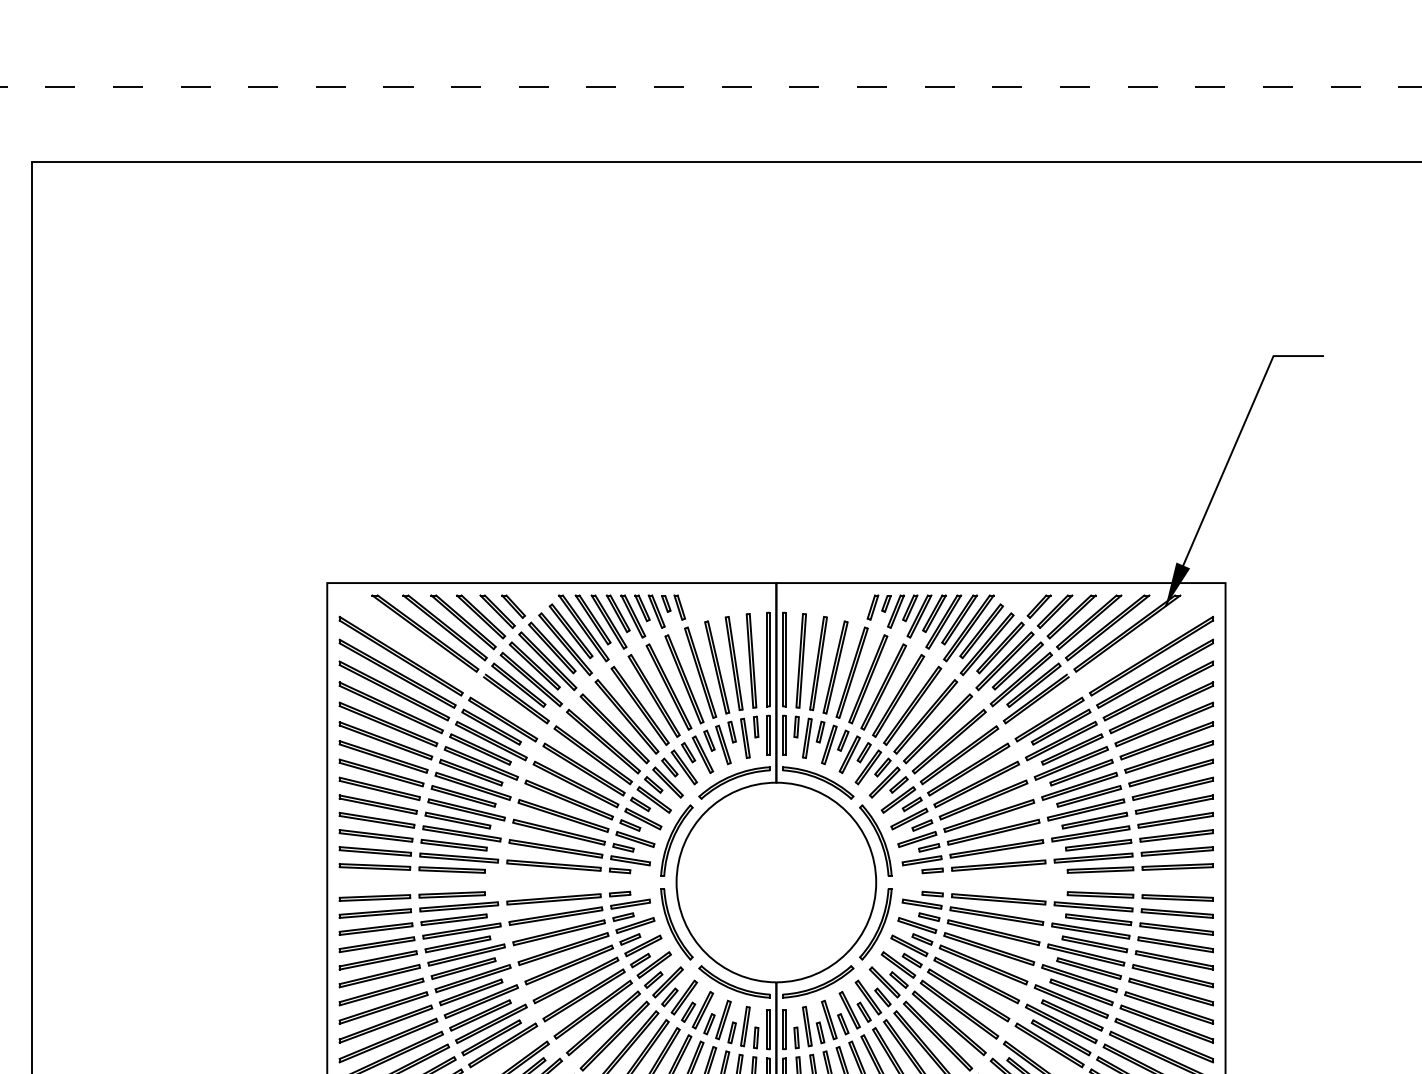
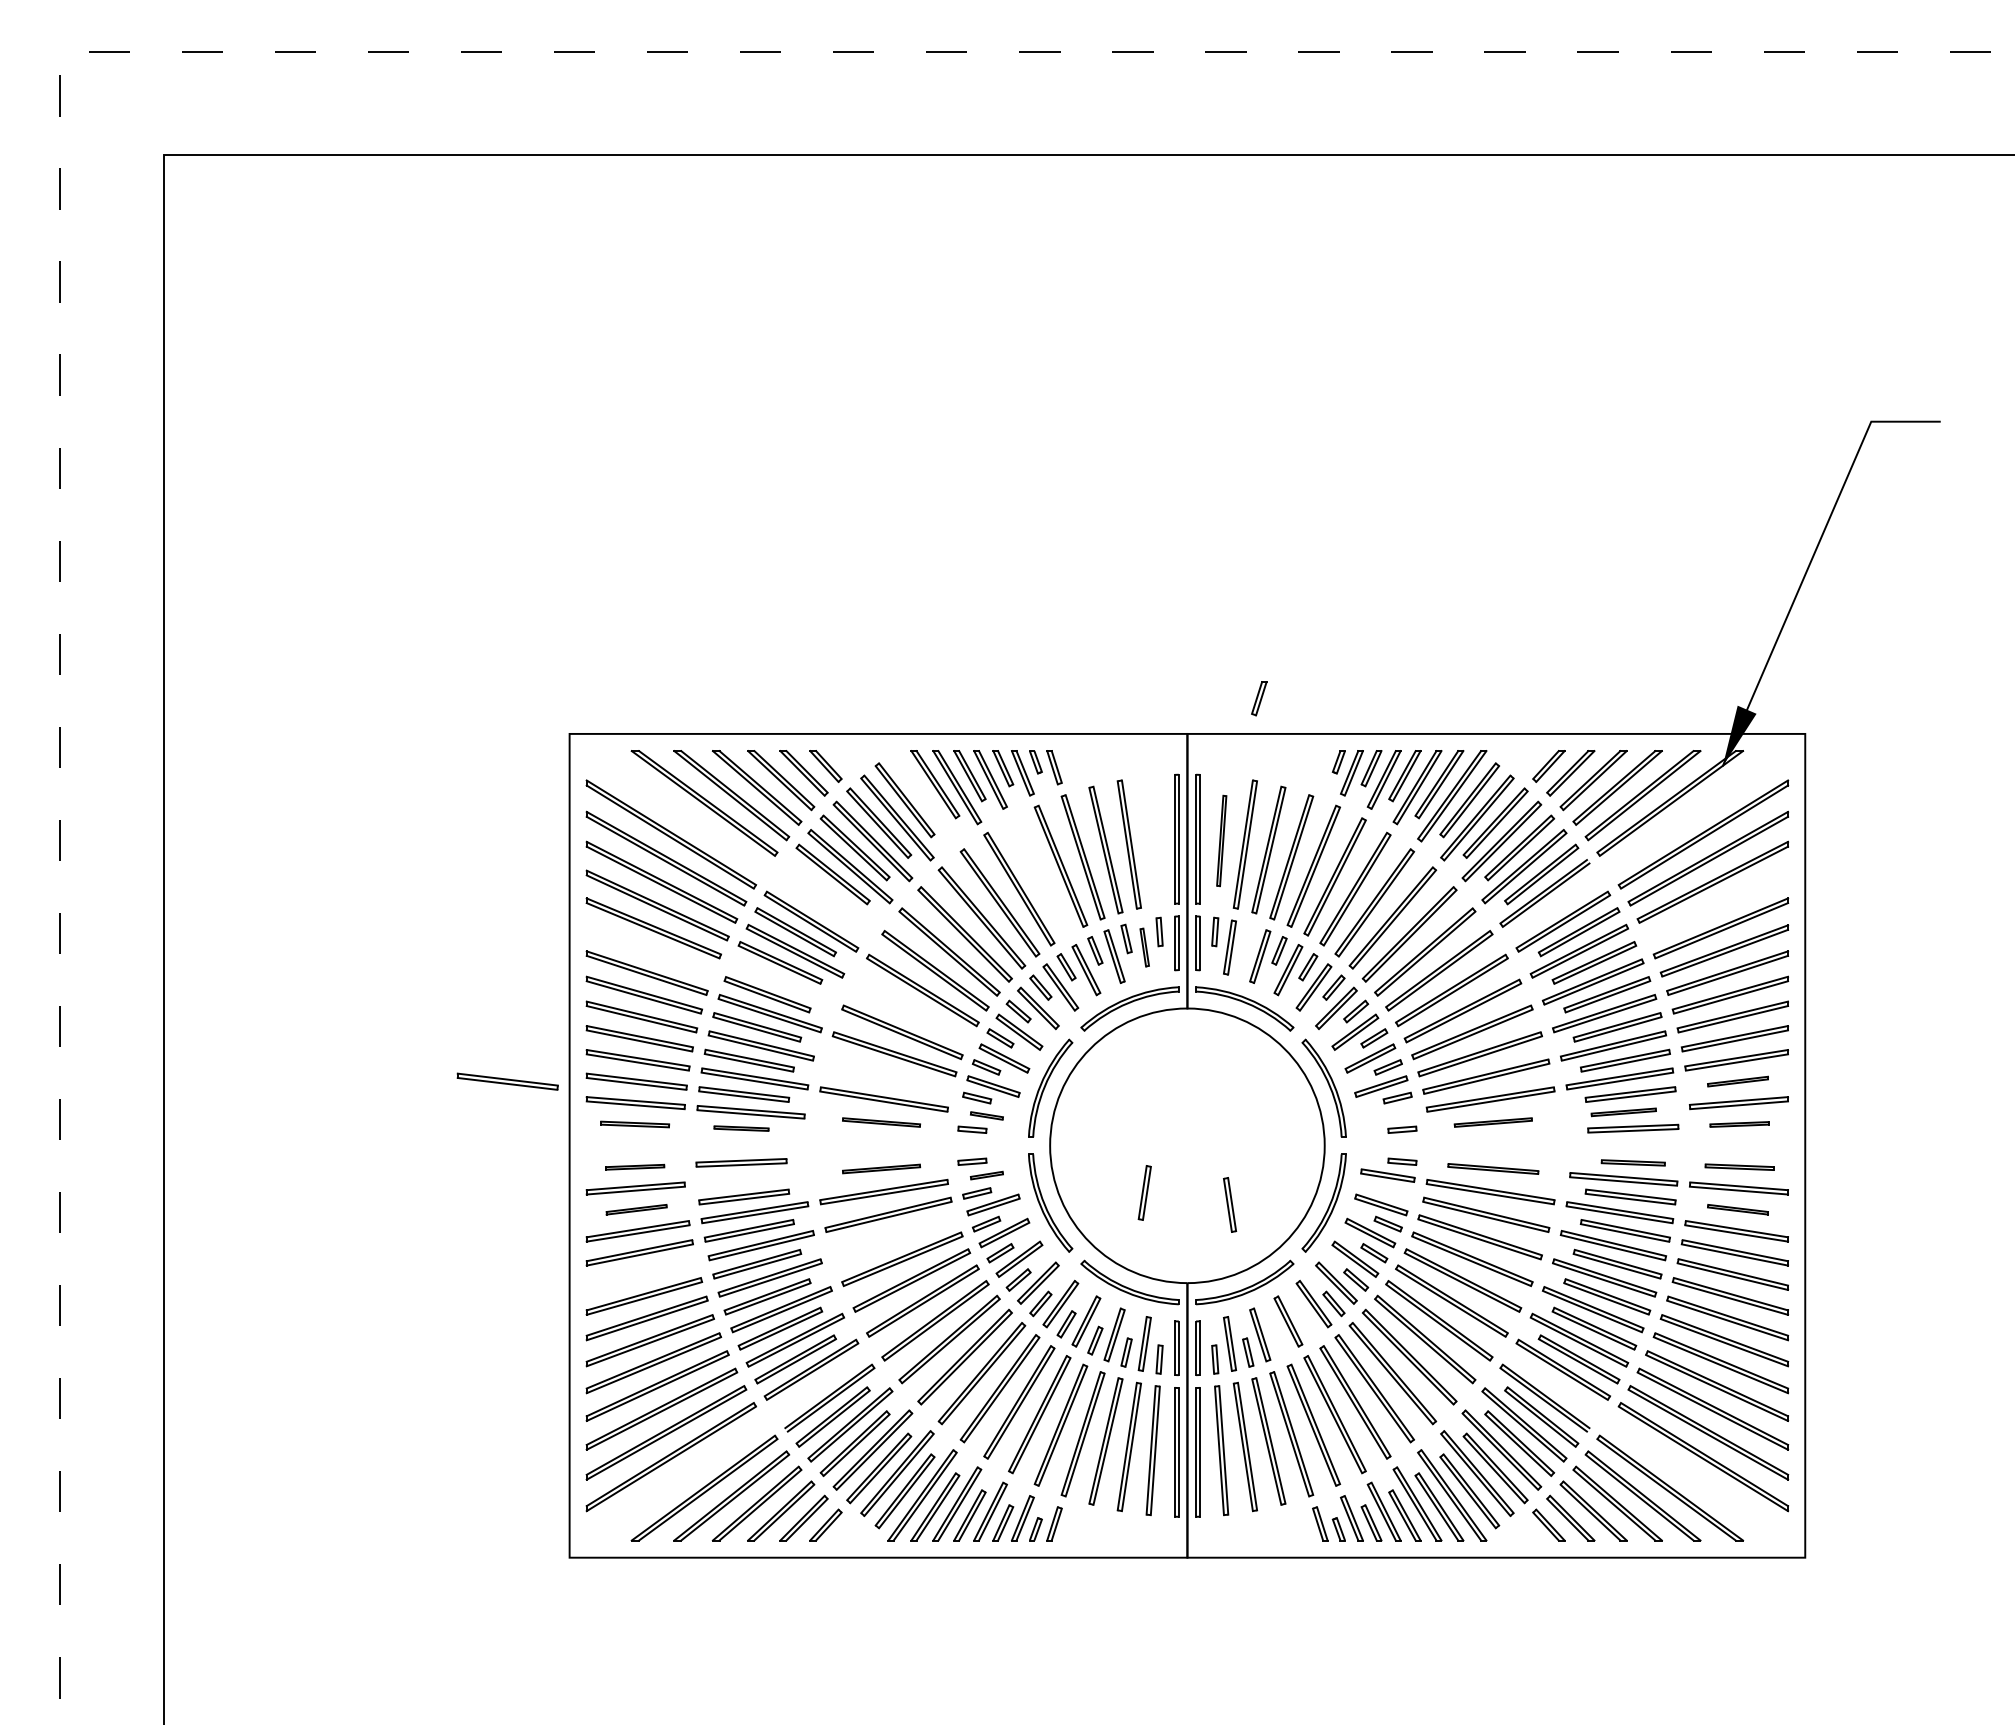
part: (873, 607) -> (1259, 698), moved
part: (583, 628) -> (922, 796), removed
part: (750, 660) -> (1152, 840), removed
part: (801, 660) -> (1221, 840), size x0.7
part: (668, 686) -> (1039, 876), removed
part: (516, 699) -> (829, 893), removed
part: (1161, 707) -> (1717, 905), removed
part: (820, 731) -> (1248, 938), removed
part: (745, 738) -> (1144, 947), size x0.7
part: (385, 740) -> (649, 950), removed
part: (481, 763) -> (781, 981), removed
part: (575, 784) -> (911, 1010), removed
part: (559, 832) -> (888, 1076), removed
part: (282, 835) -> (507, 1081), added
part: (1176, 835) -> (1737, 1081), size x0.6
part: (1093, 858) -> (1623, 1112), size x0.6
part: (630, 860) -> (986, 1115), size x0.6
part: (921, 860) -> (1387, 1115), removed
part: (553, 865) -> (881, 1122), size x0.6
part: (998, 865) -> (1493, 1122), size x0.6
part: (374, 867) -> (634, 1124), size x0.7
part: (1177, 867) -> (1739, 1124), size x0.6
part: (452, 869) -> (741, 1128), size x0.6
part: (1100, 894) -> (1633, 1162), size x0.7
part: (374, 898) -> (634, 1167), size x0.6
part: (1177, 898) -> (1739, 1167), size x0.7
part: (553, 899) -> (881, 1168), size x0.6
part: (998, 899) -> (1493, 1168), size x0.7
part: (630, 904) -> (986, 1175), size x0.6
part: (458, 906) -> (750, 1179), removed
part: (745, 916) -> (1144, 1192), added
part: (929, 917) -> (1397, 1193), removed
part: (807, 925) -> (1230, 1204), added
part: (375, 928) -> (636, 1209), size x0.6
part: (1176, 928) -> (1737, 1209), size x0.6
part: (563, 949) -> (894, 1237), removed
part: (379, 976) -> (641, 1274), removed
part: (864, 1012) -> (1308, 1324), removed
part: (843, 1024) -> (1279, 1340), removed

